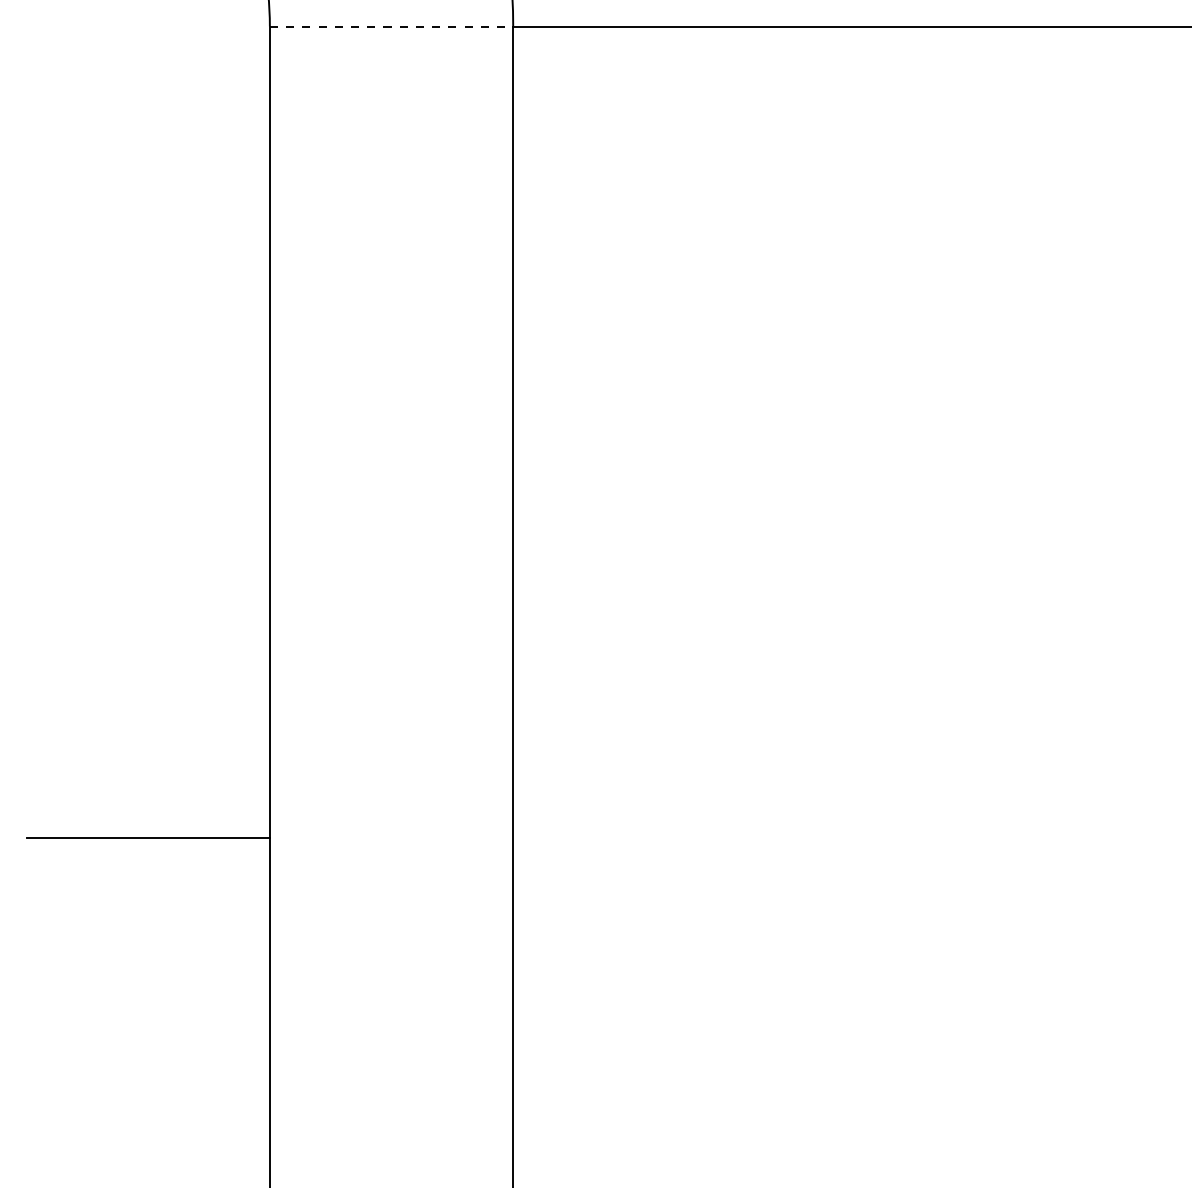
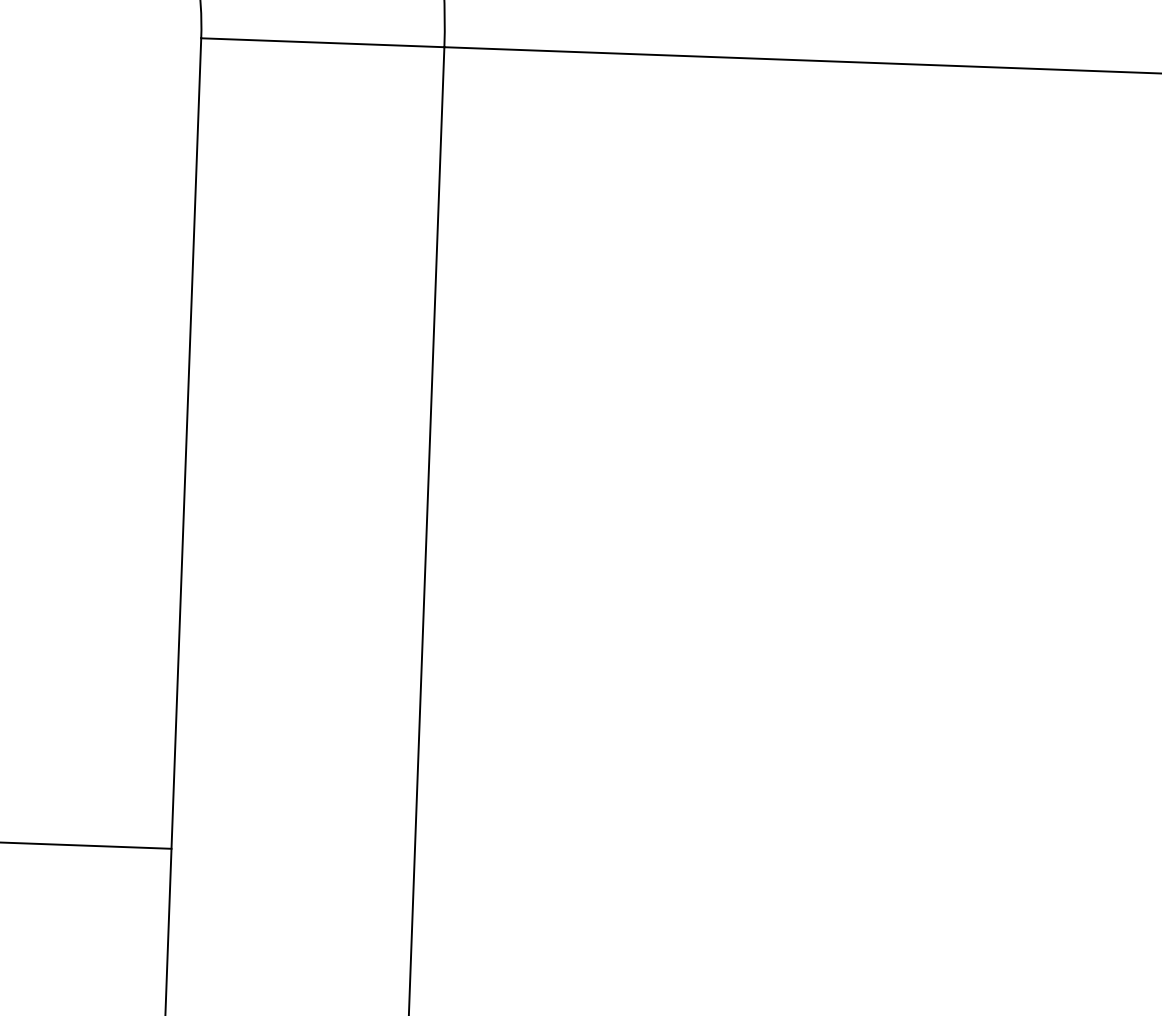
line: (391, 26) -> (322, 42), dashed -> solid

